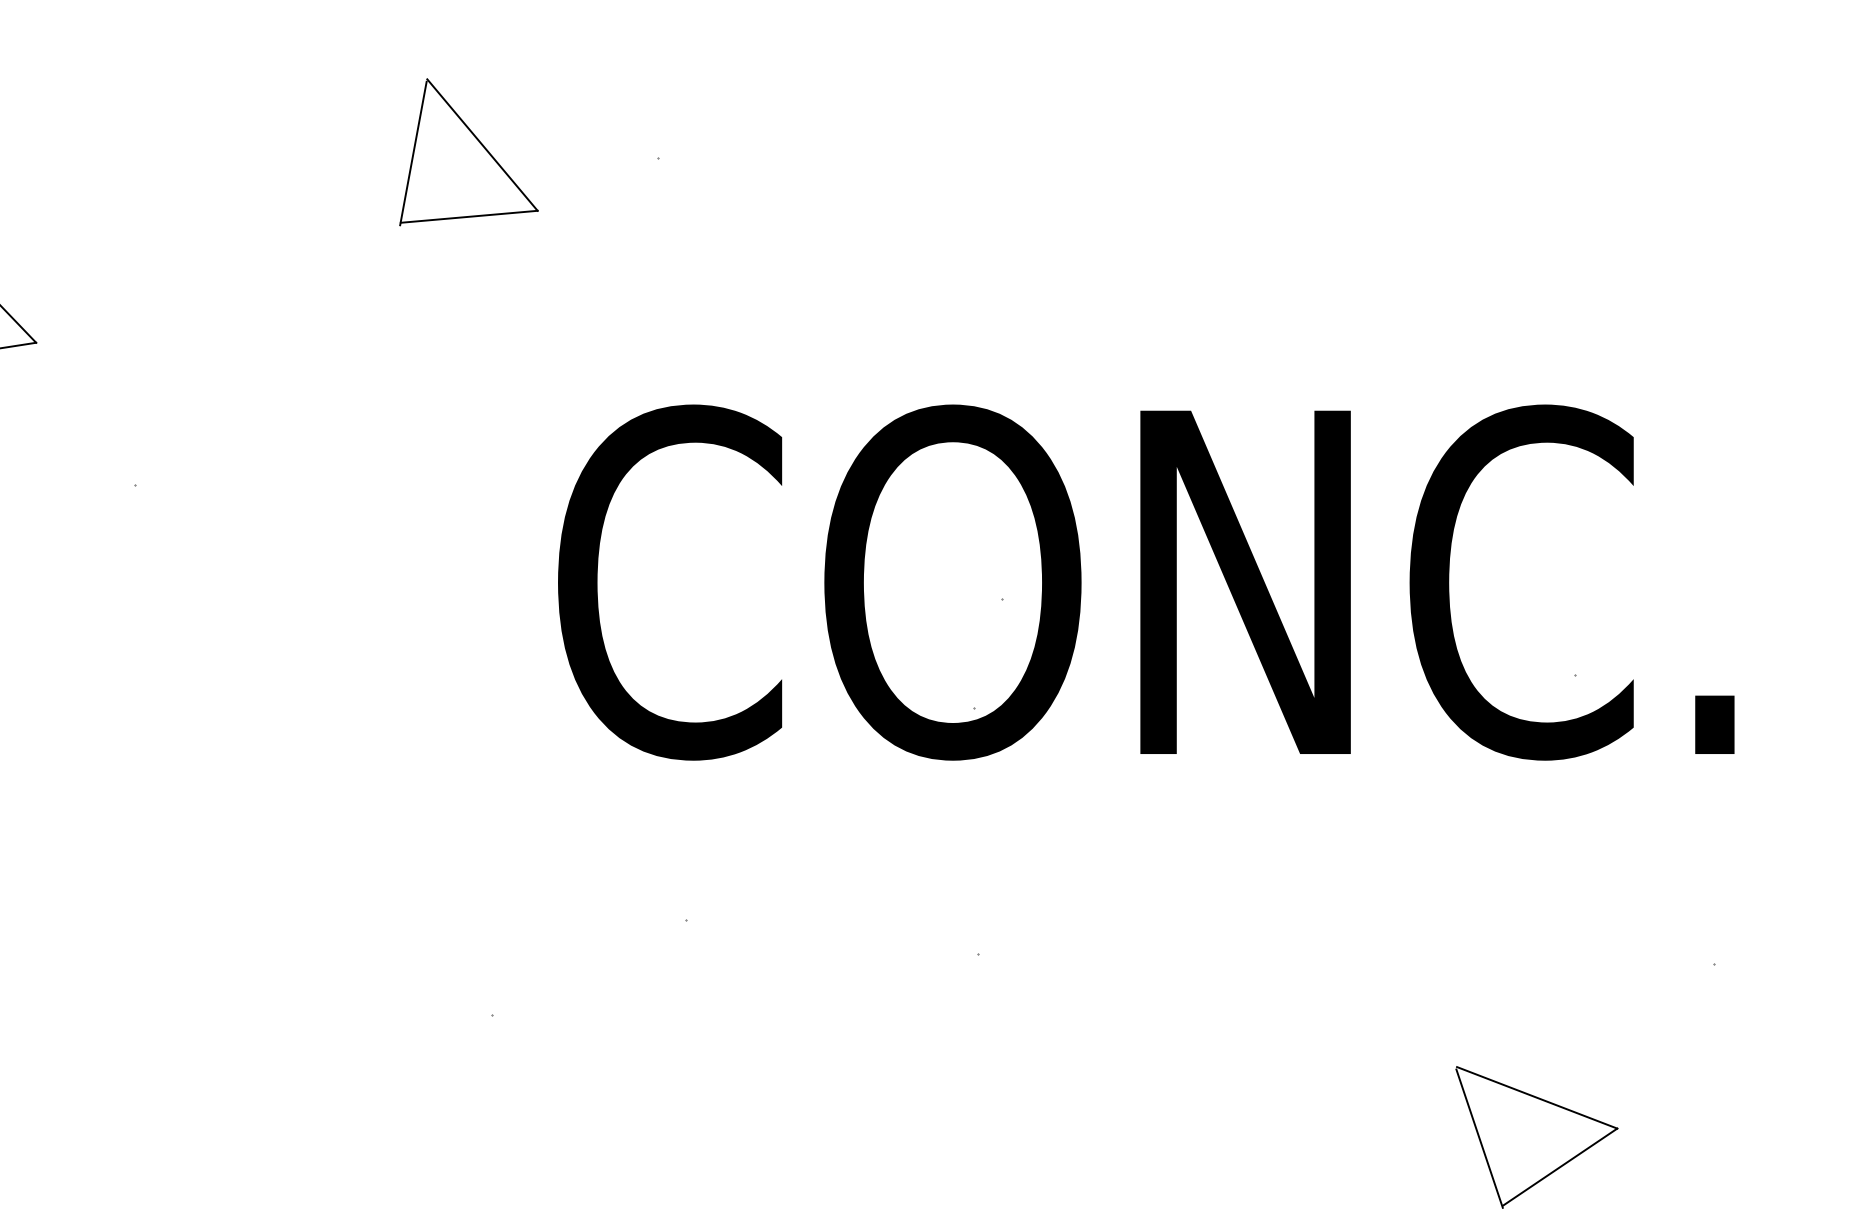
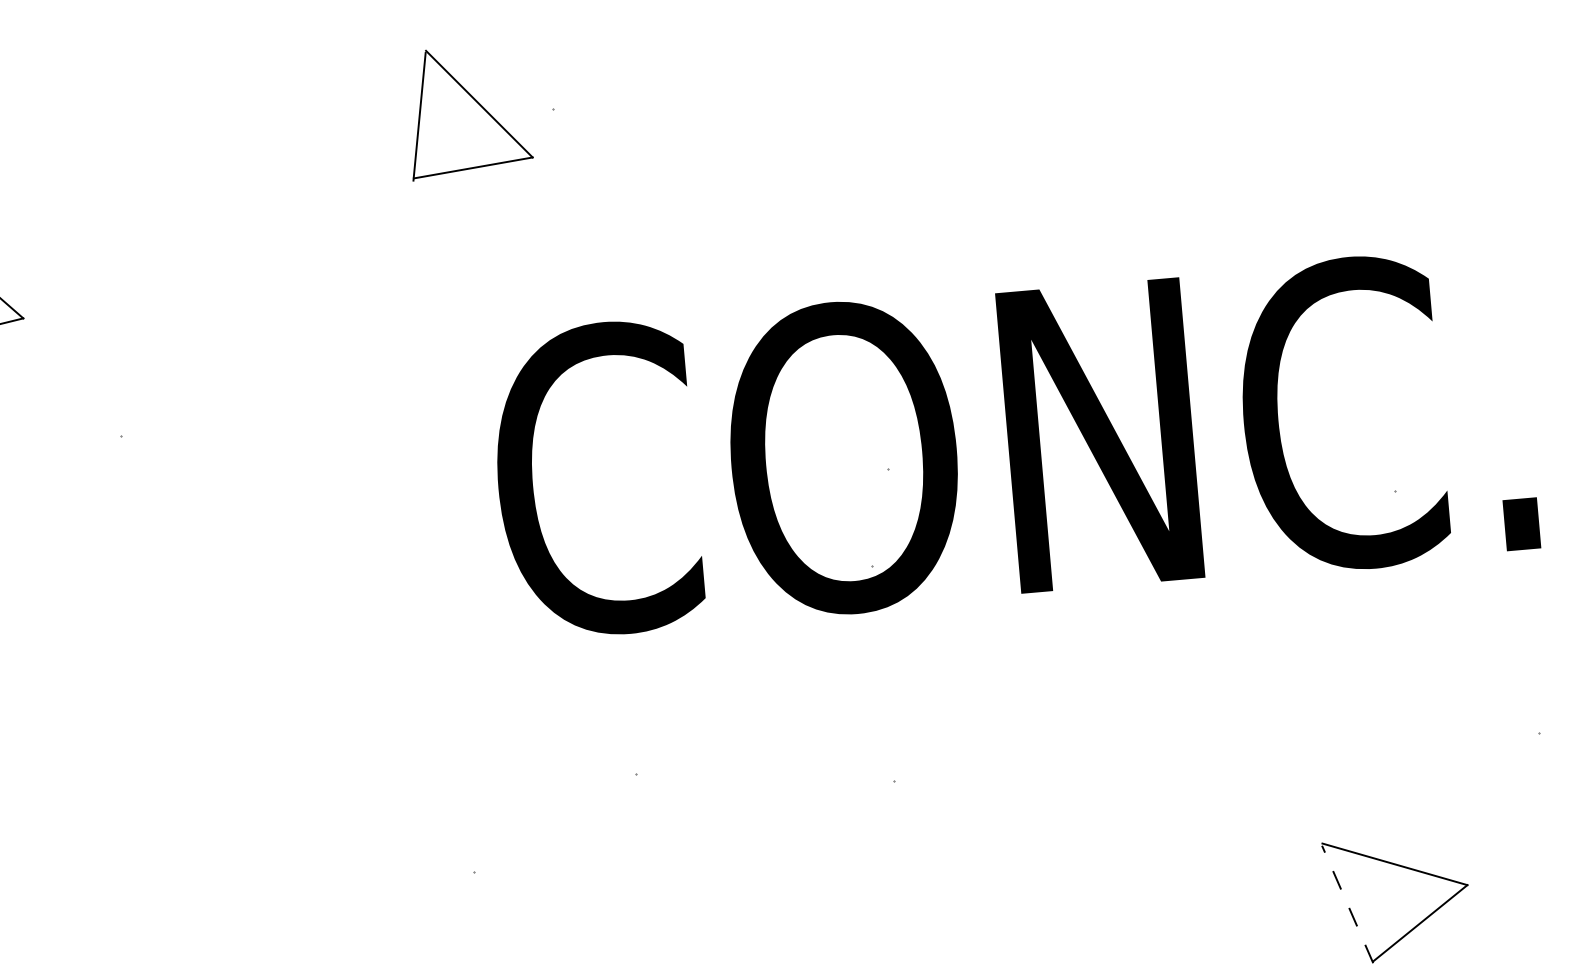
part: (468, 152) -> (467, 111), moved
line: (1479, 1138) -> (1347, 904), solid -> dashed

